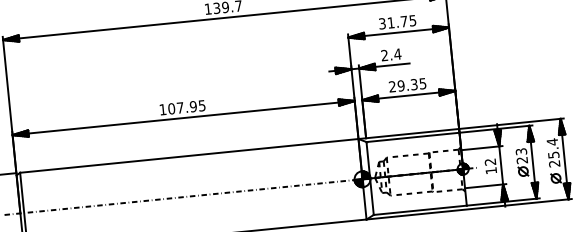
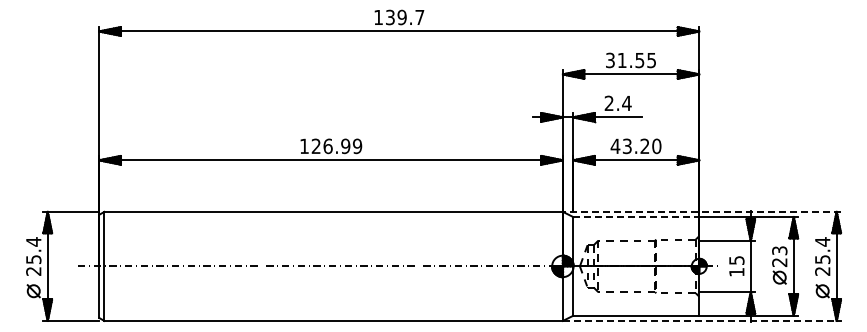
text: (403, 21) -> (639, 60), 31.75 -> 31.55
text: (407, 85) -> (635, 146), 29.35 -> 43.20
text: (186, 107) -> (336, 146), 107.95 -> 126.99
line: (460, 128) -> (701, 211), solid -> dashed
line: (413, 137) -> (636, 217), solid -> dashed
text: (490, 162) -> (736, 260), 12 -> 15
line: (467, 209) -> (699, 320), solid -> dashed

